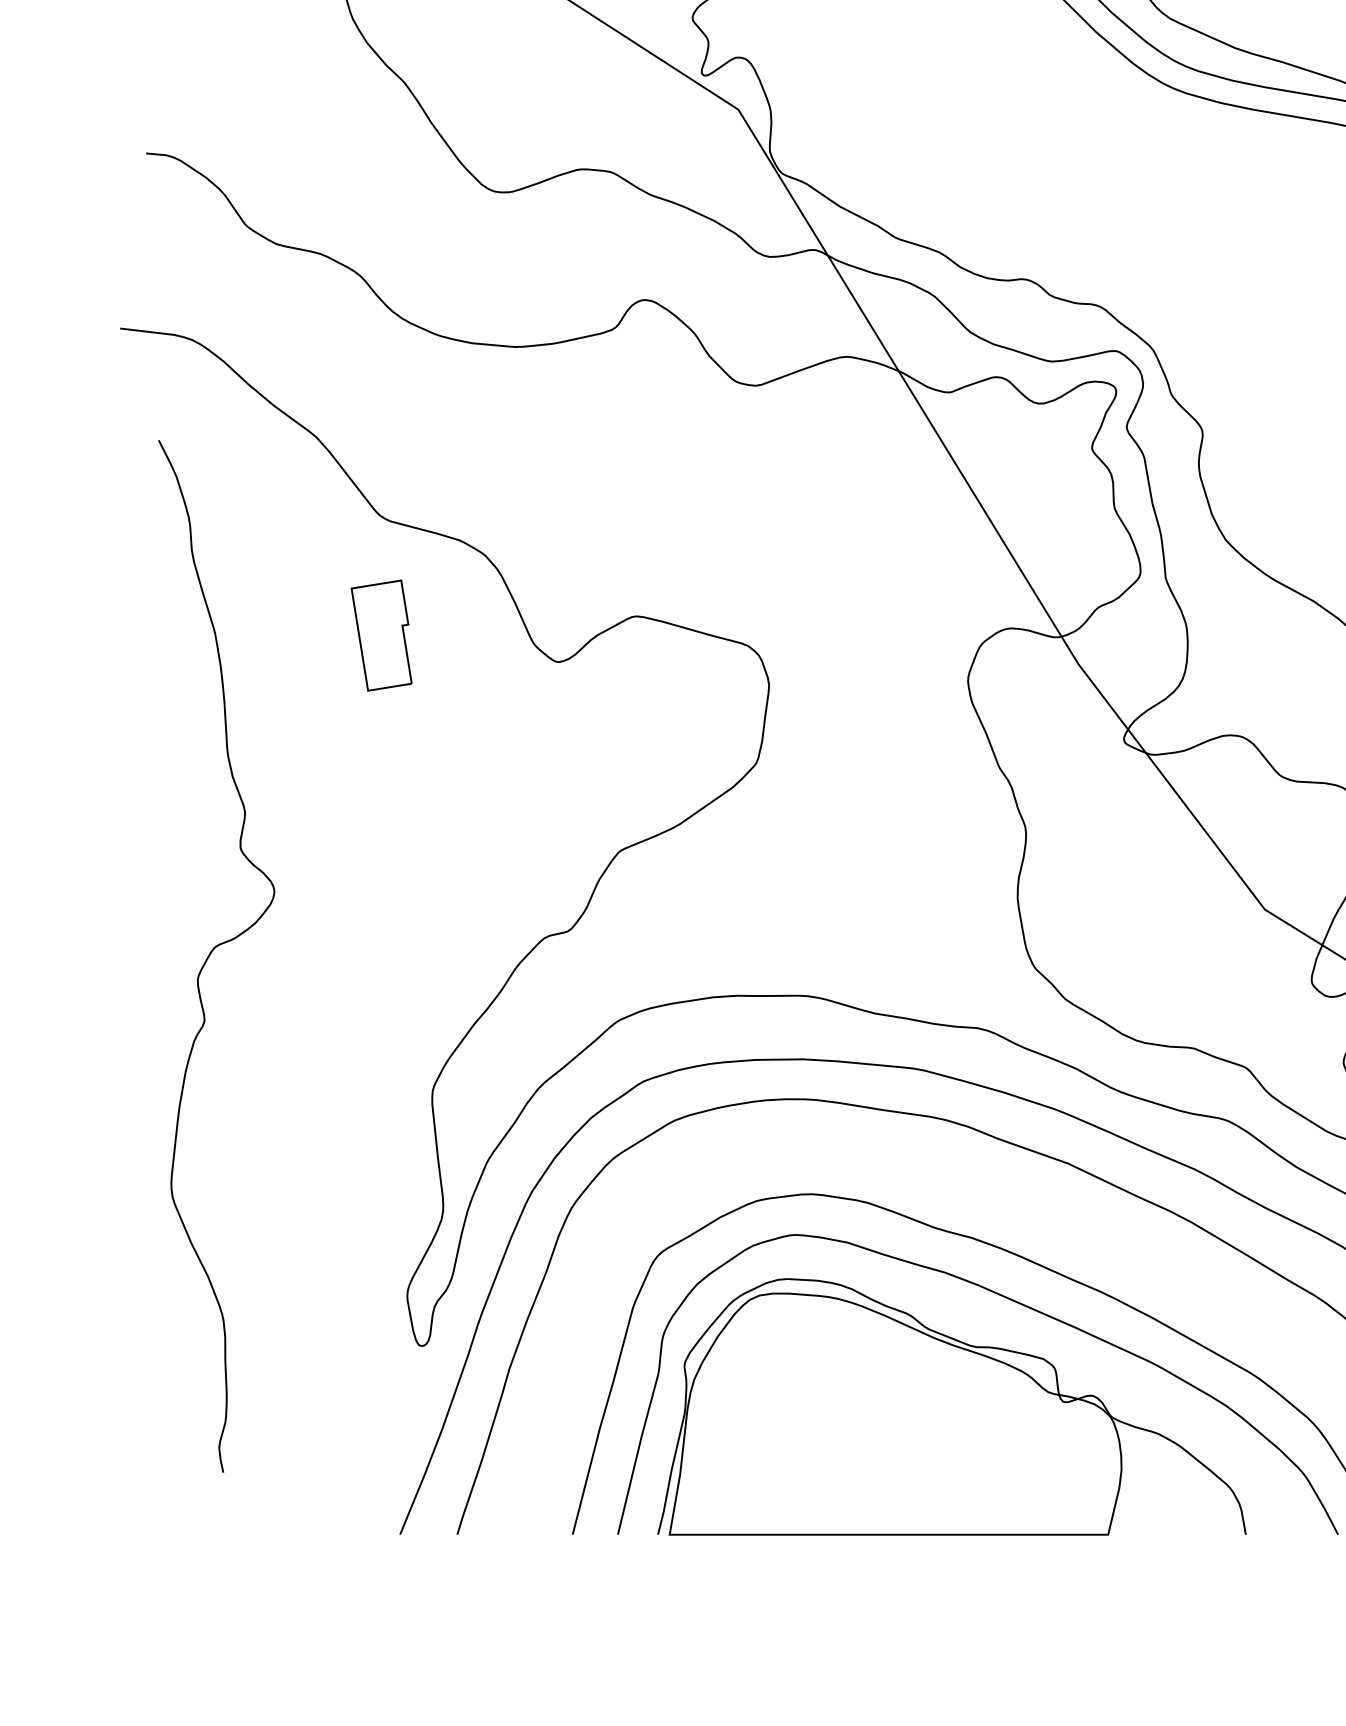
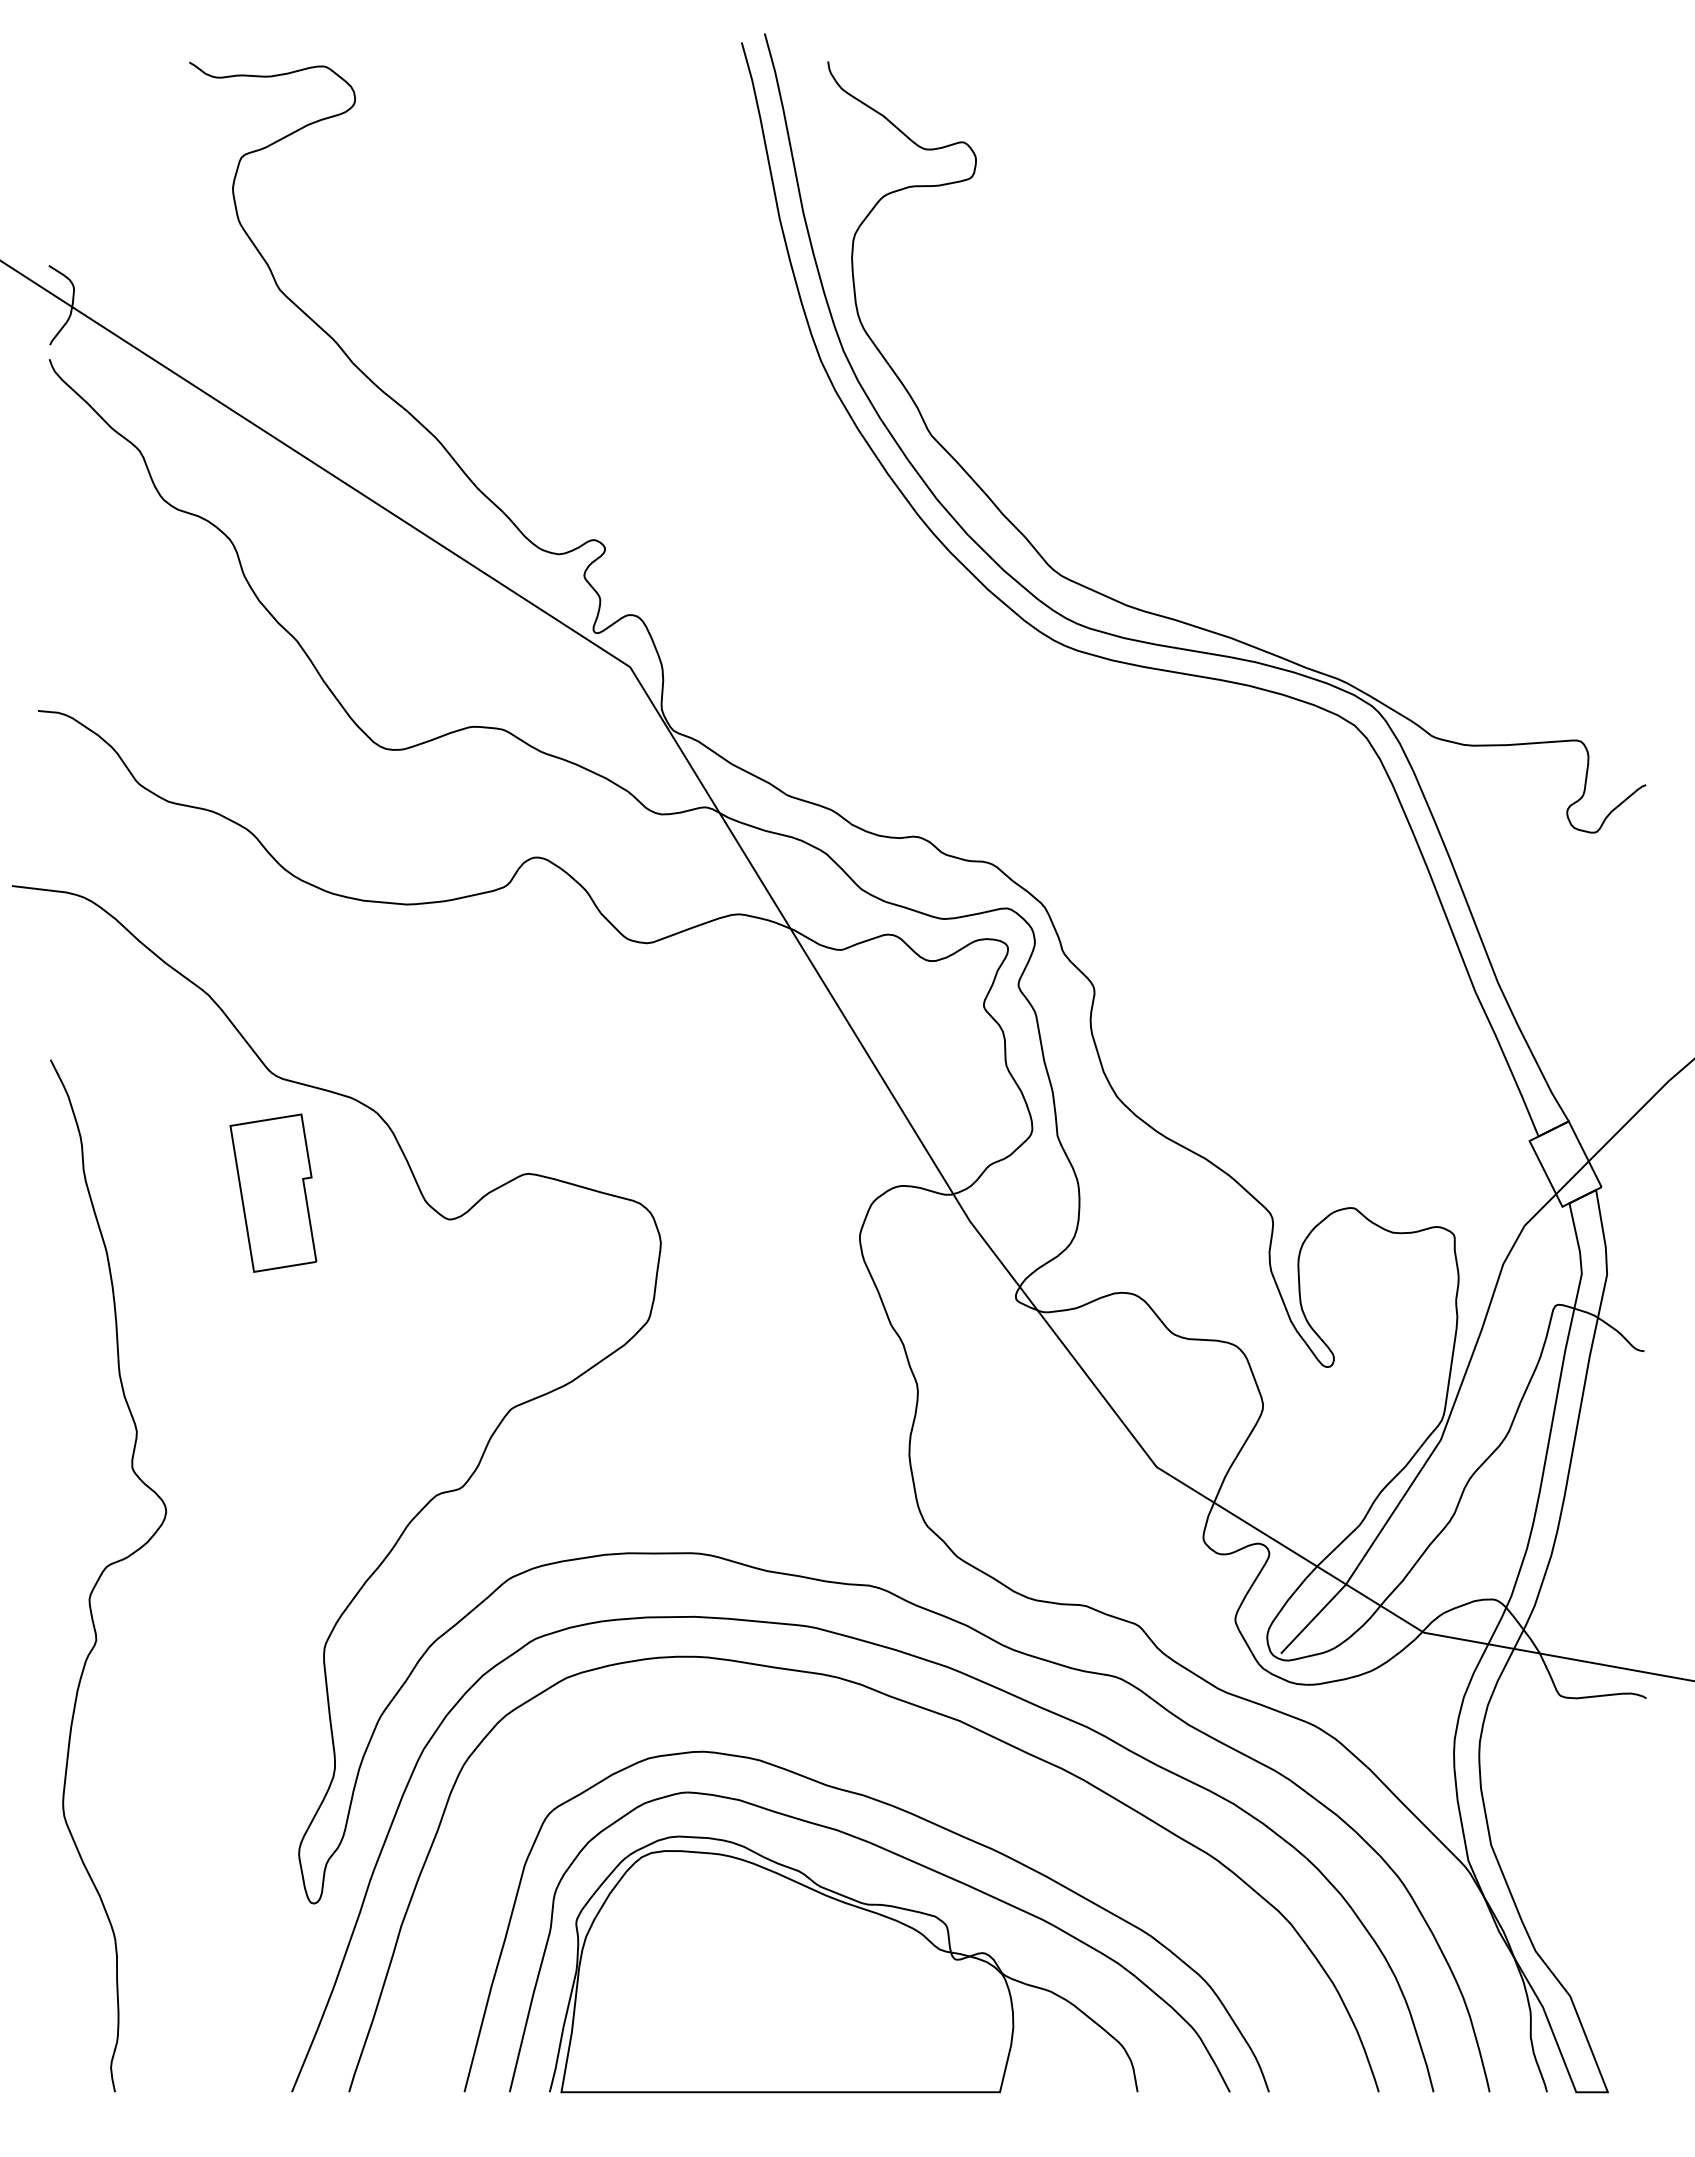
part: (381, 635) -> (273, 1192), size x1.43
curve: (212, 952) -> (104, 1571), moved

